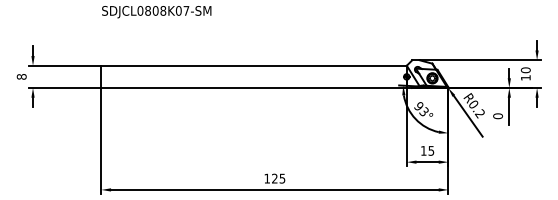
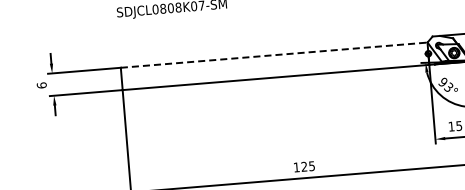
line: (254, 65) -> (274, 54), solid -> dashed
text: (21, 76) -> (41, 85), 8 -> 6

